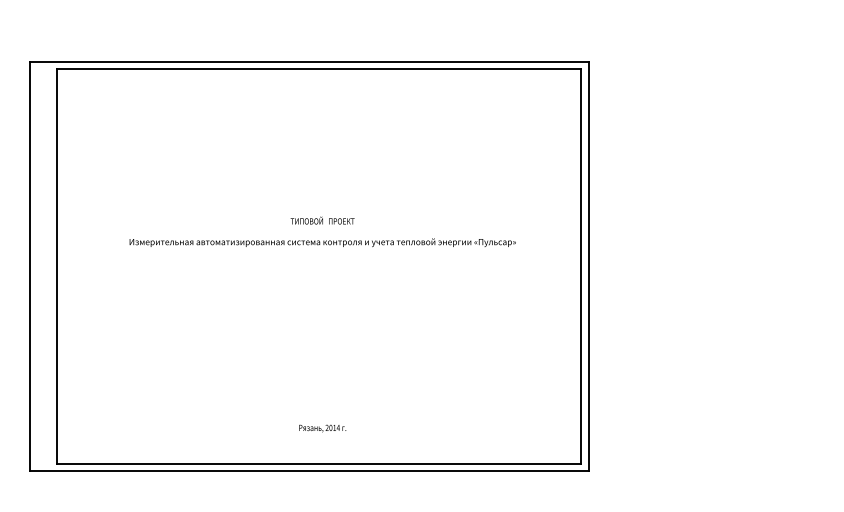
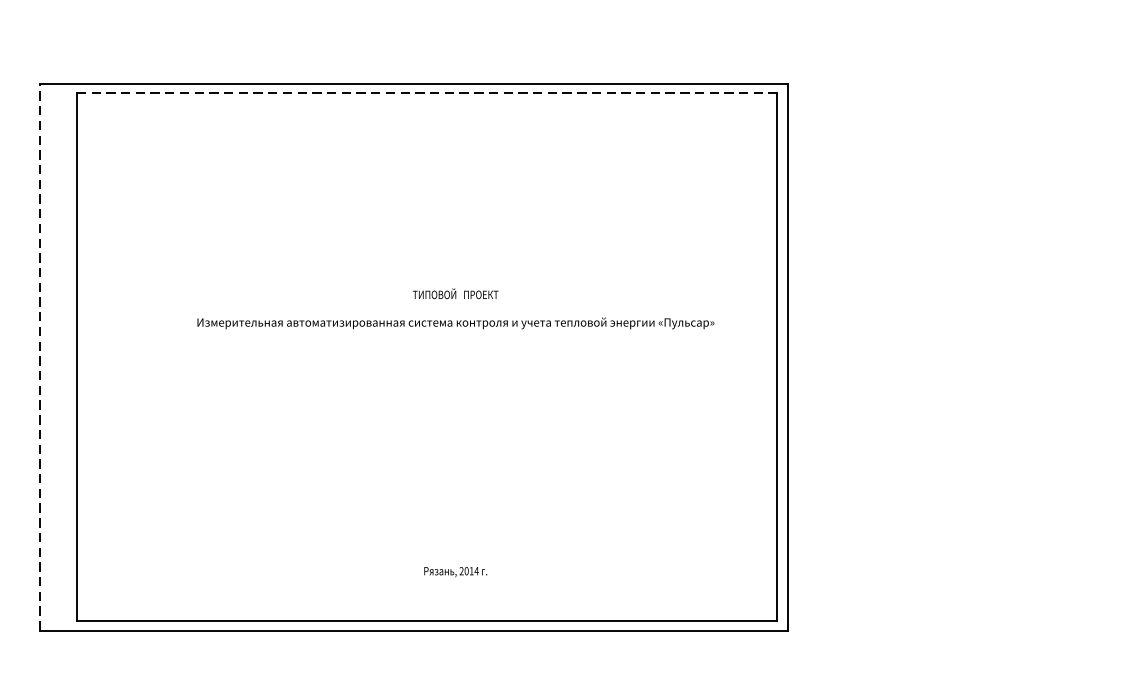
line: (318, 69) -> (426, 93), solid -> dashed
line: (29, 266) -> (39, 356), solid -> dashed
text: (322, 324) -> (455, 432), moved

